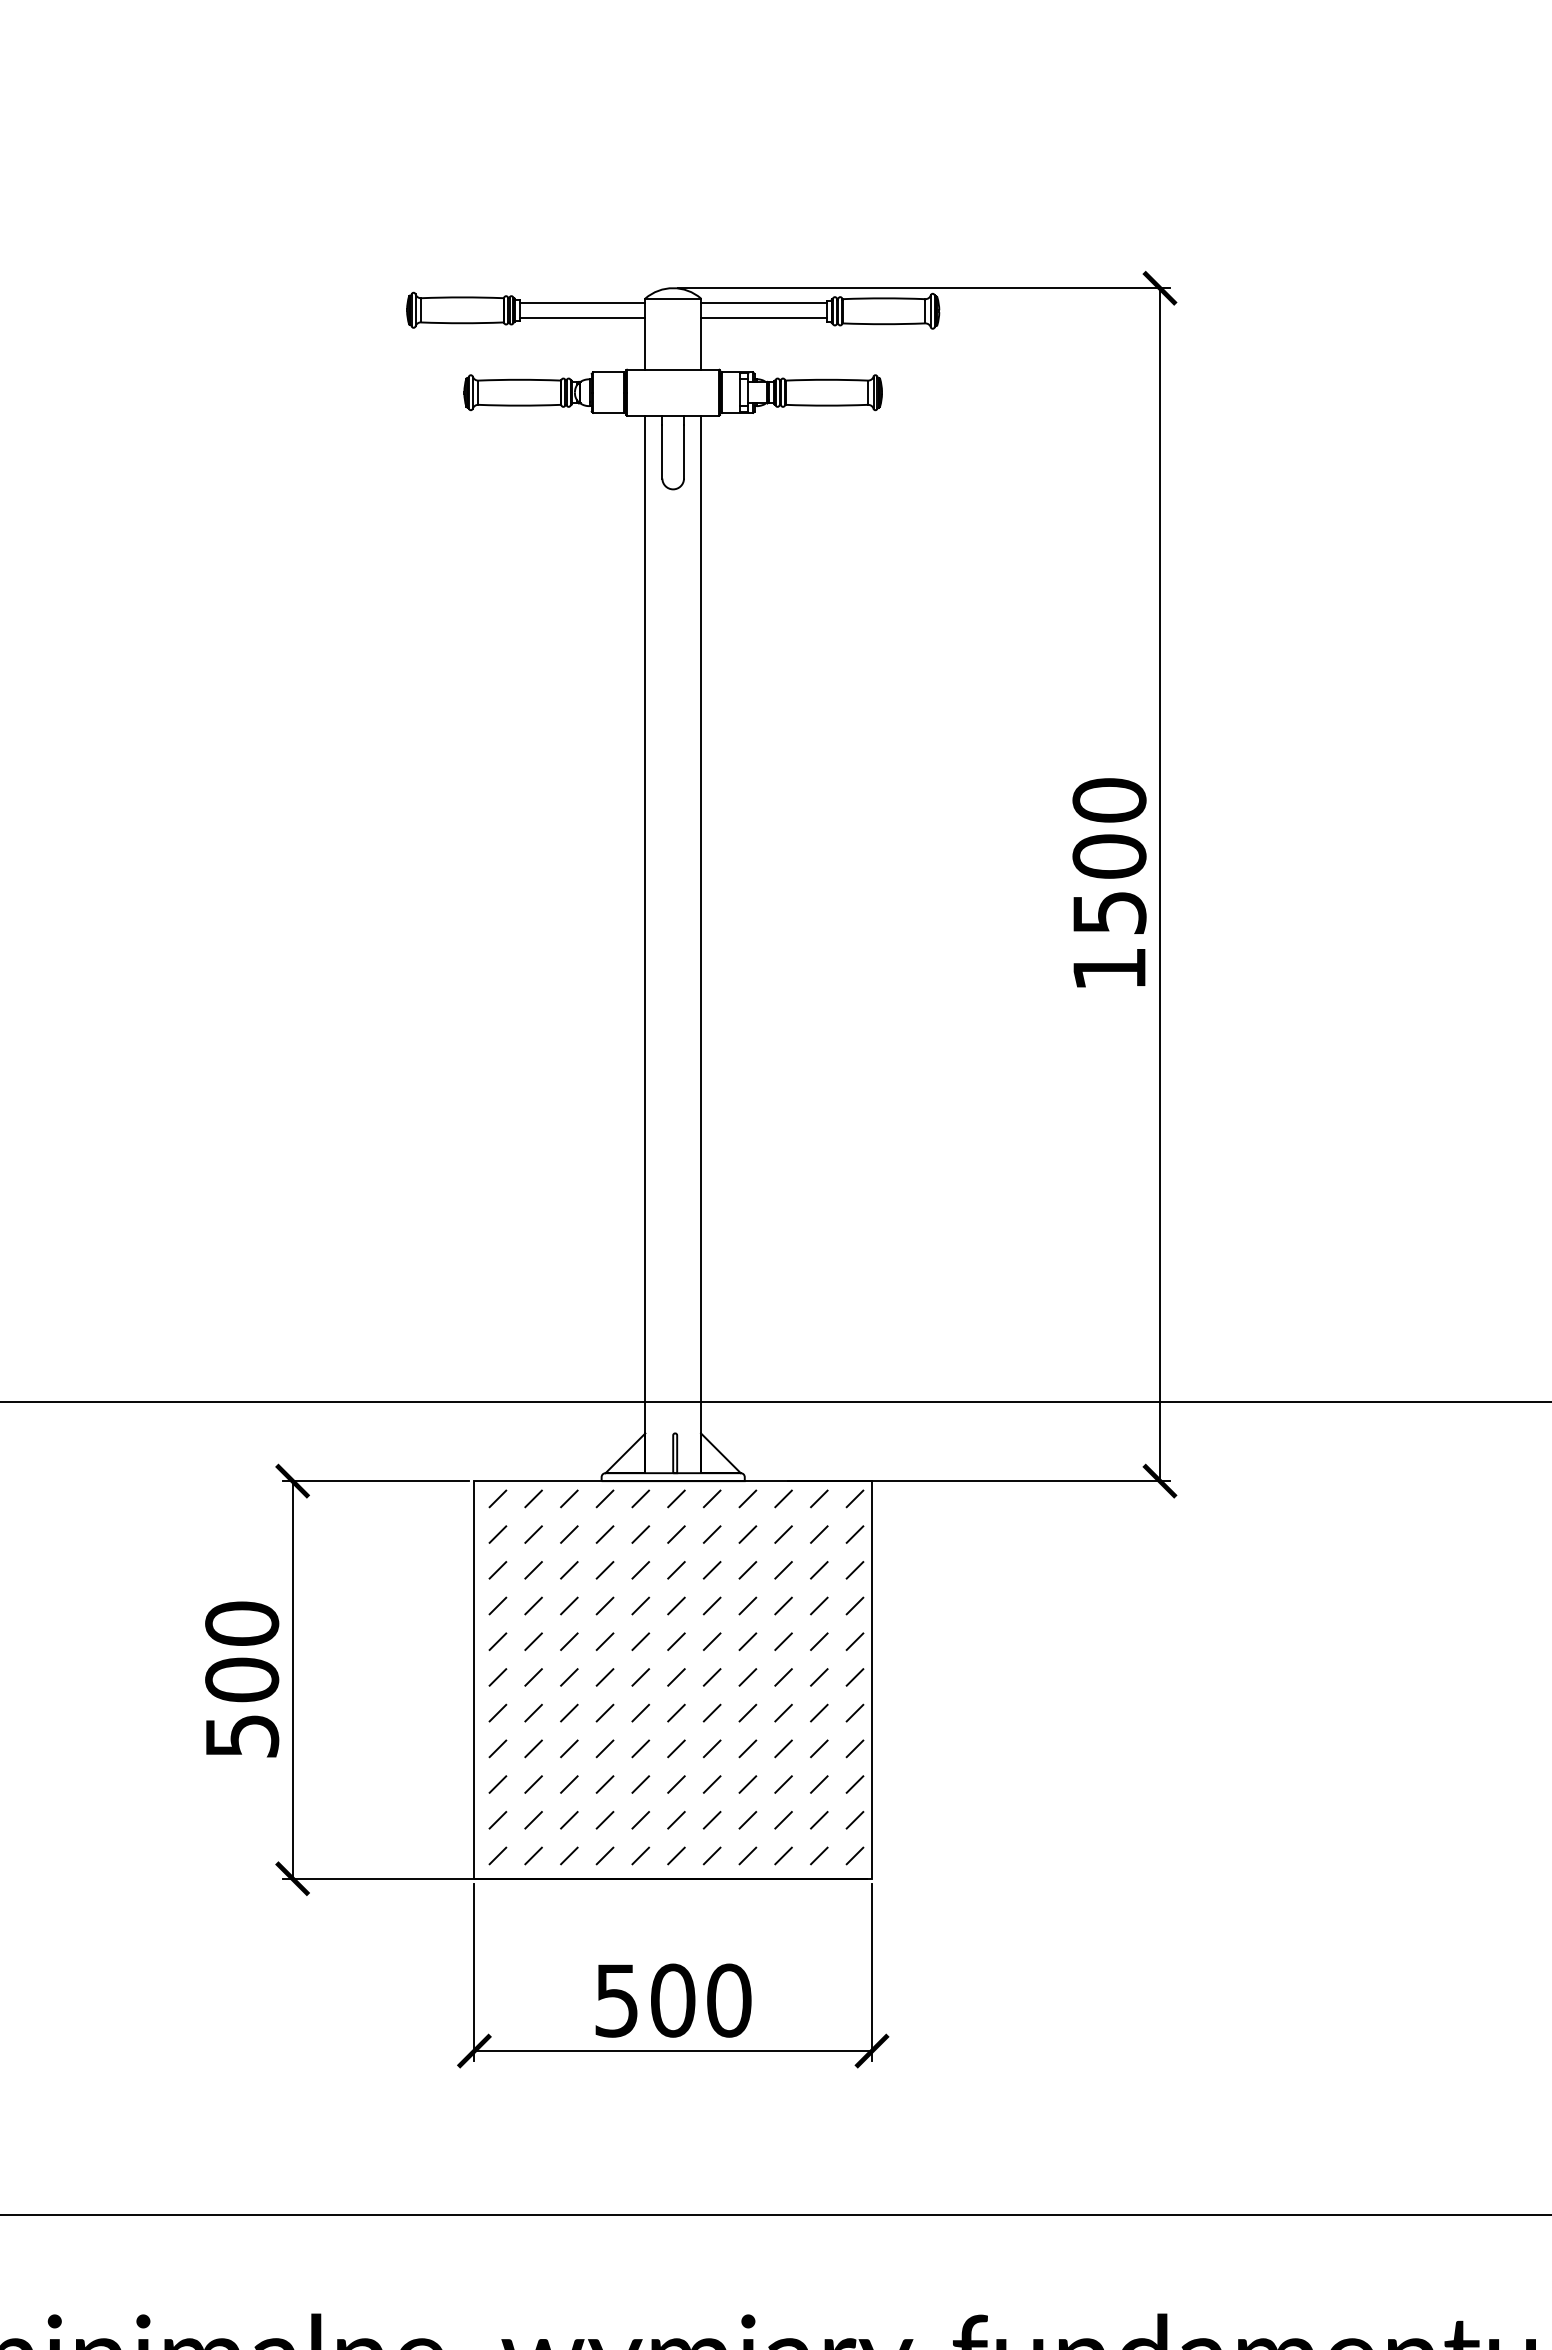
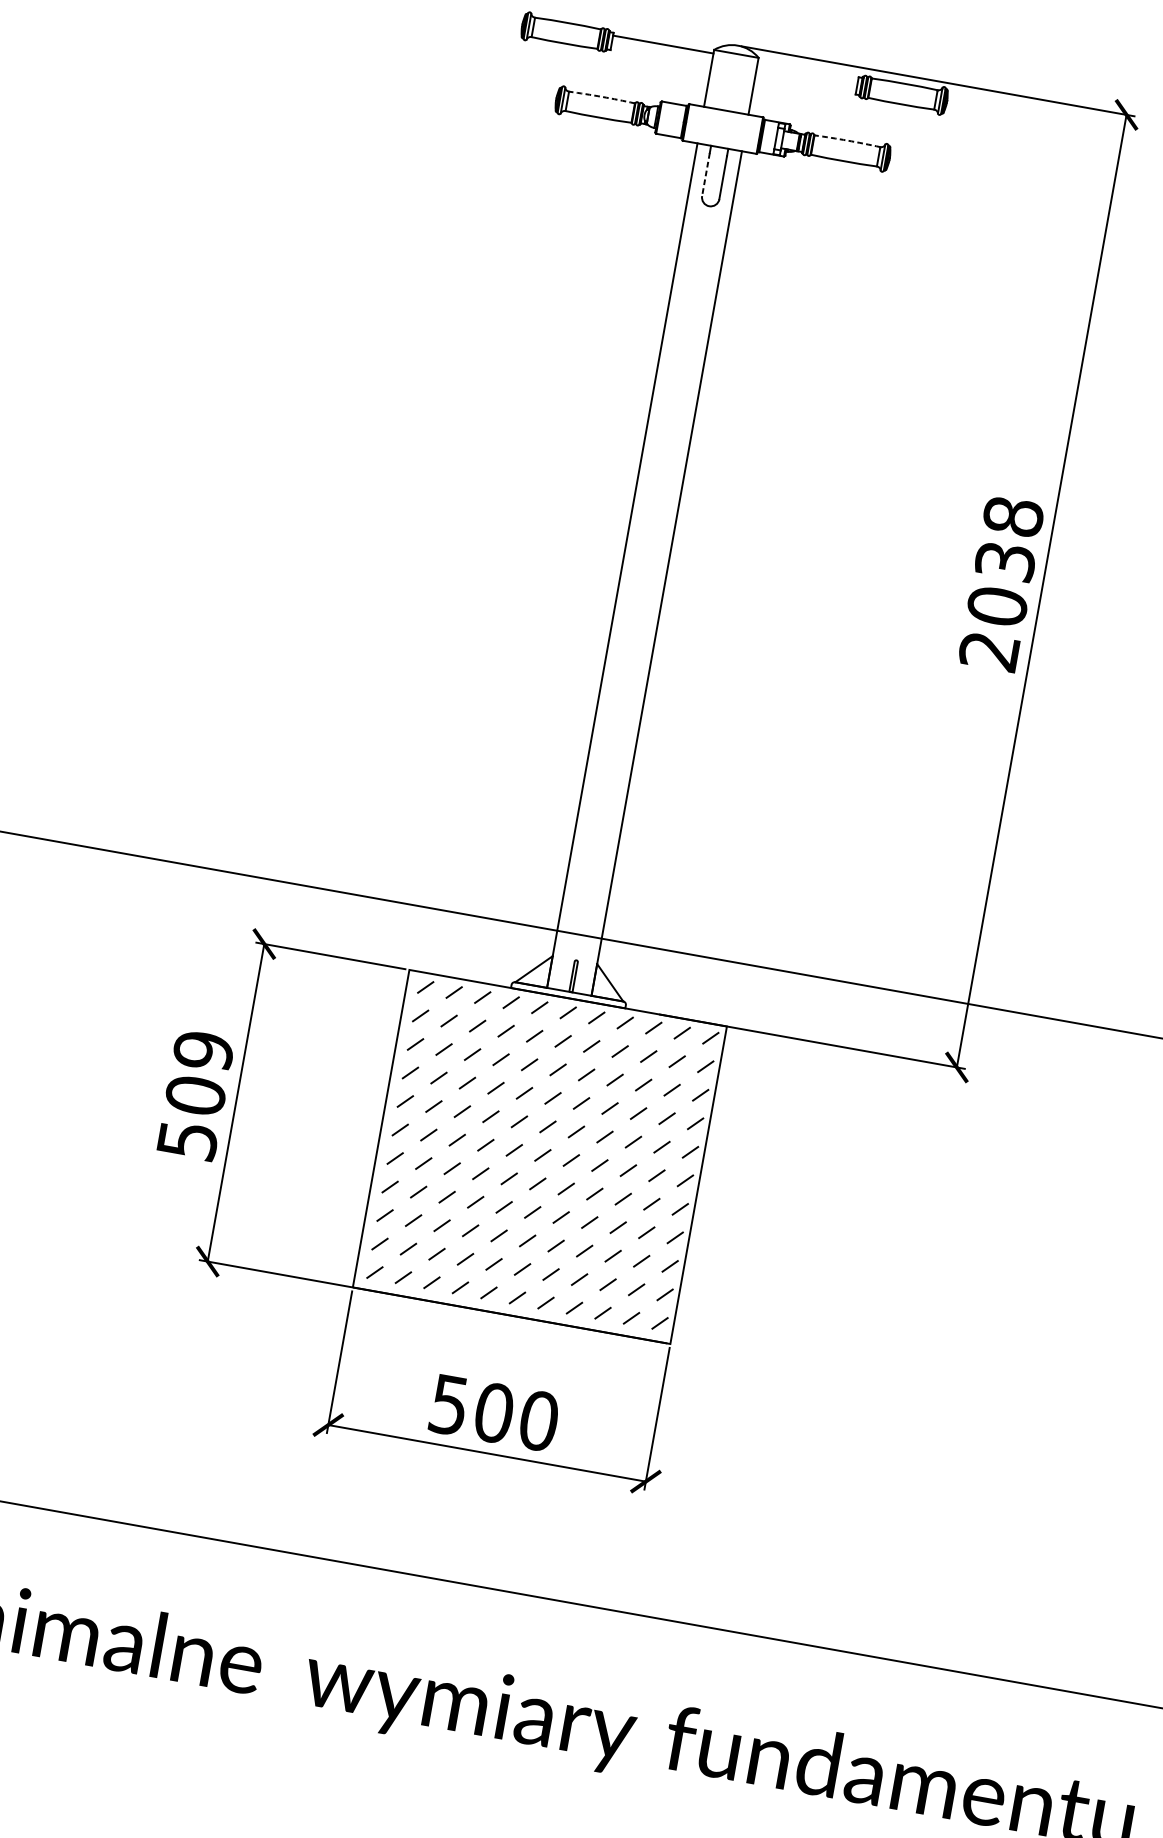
line: (763, 303) -> (807, 70), removed
line: (582, 317) -> (661, 56), removed
line: (763, 317) -> (805, 81), removed
arc: (519, 379) -> (602, 96), solid -> dashed
arc: (826, 379) -> (847, 140), solid -> dashed
line: (662, 451) -> (706, 174), solid -> dashed
text: (1109, 884) -> (1001, 583), 1500 -> 2038
text: (242, 1623) -> (204, 1050), 500 -> 509

